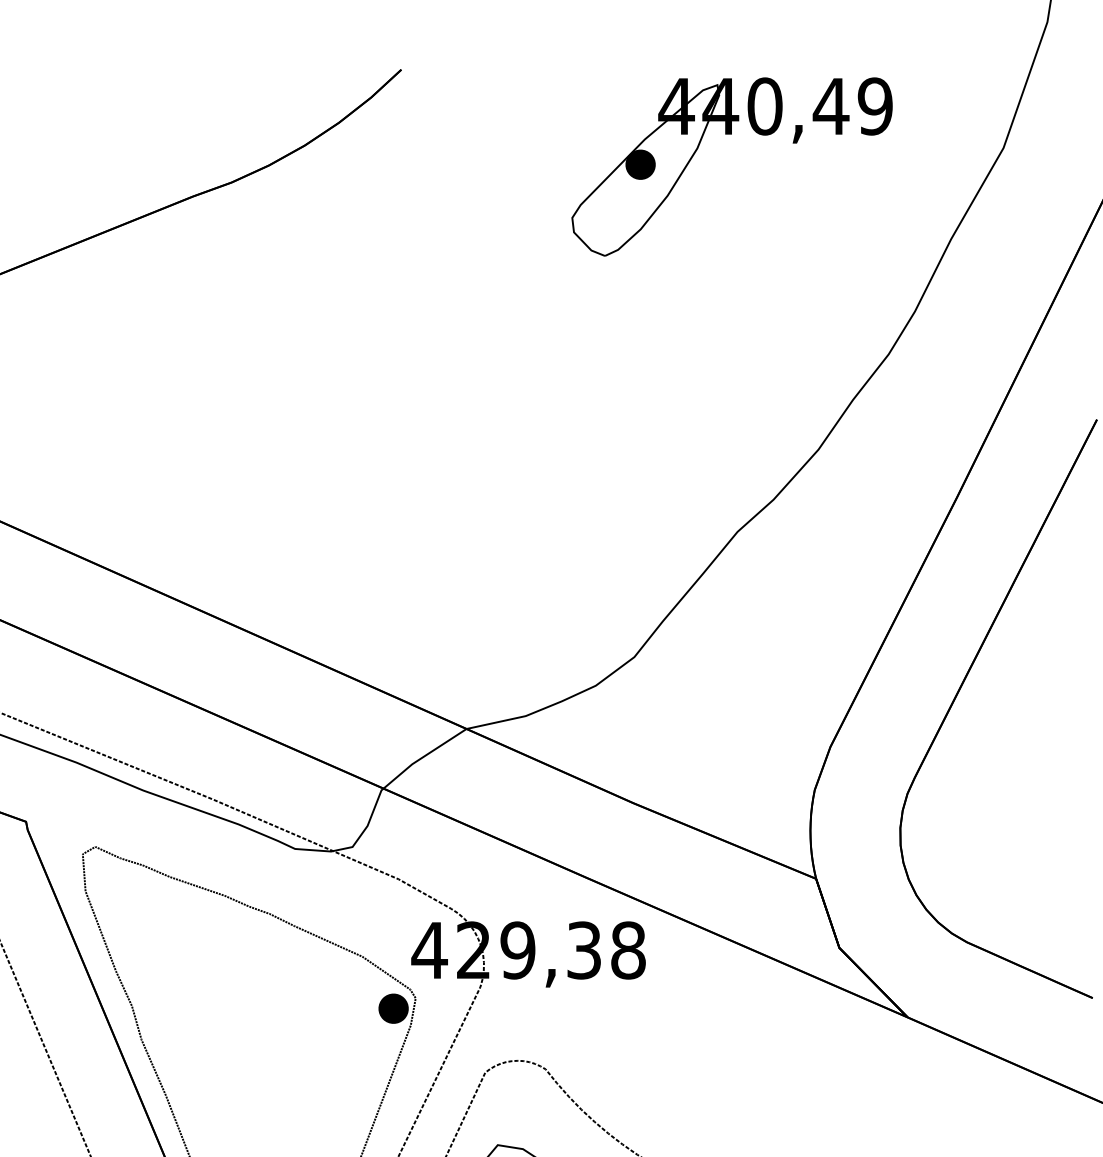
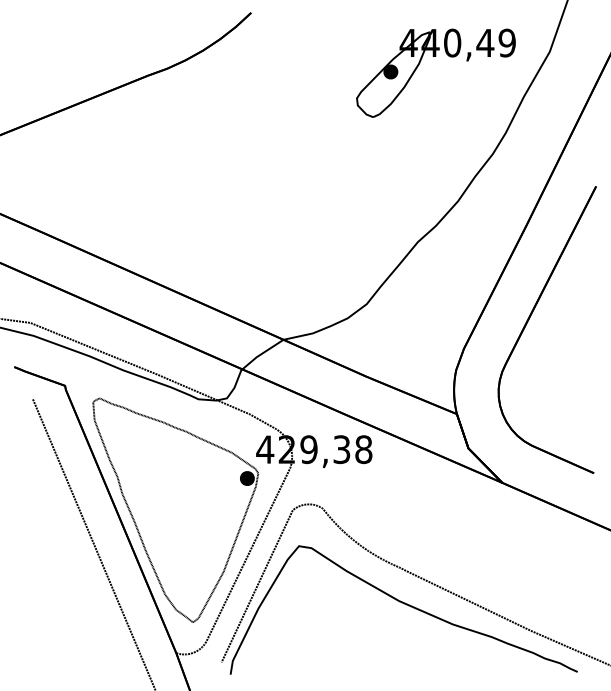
part: (730, 133) -> (435, 56), moved

